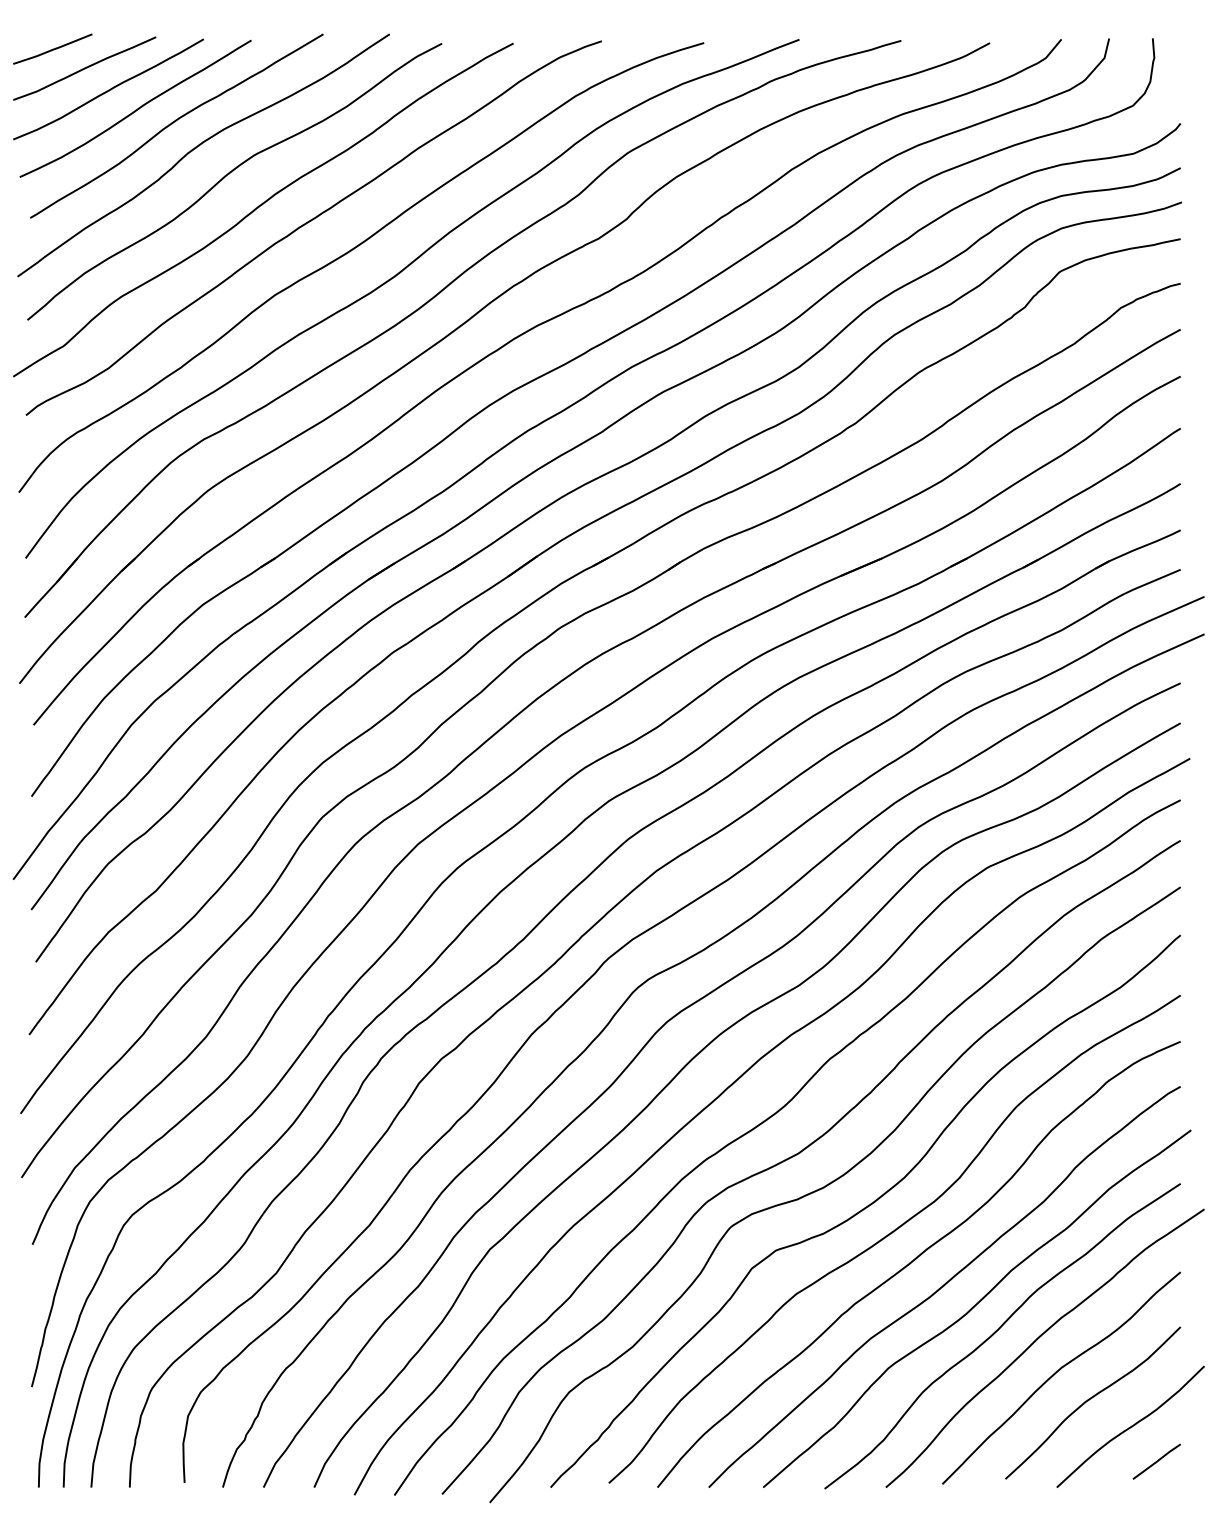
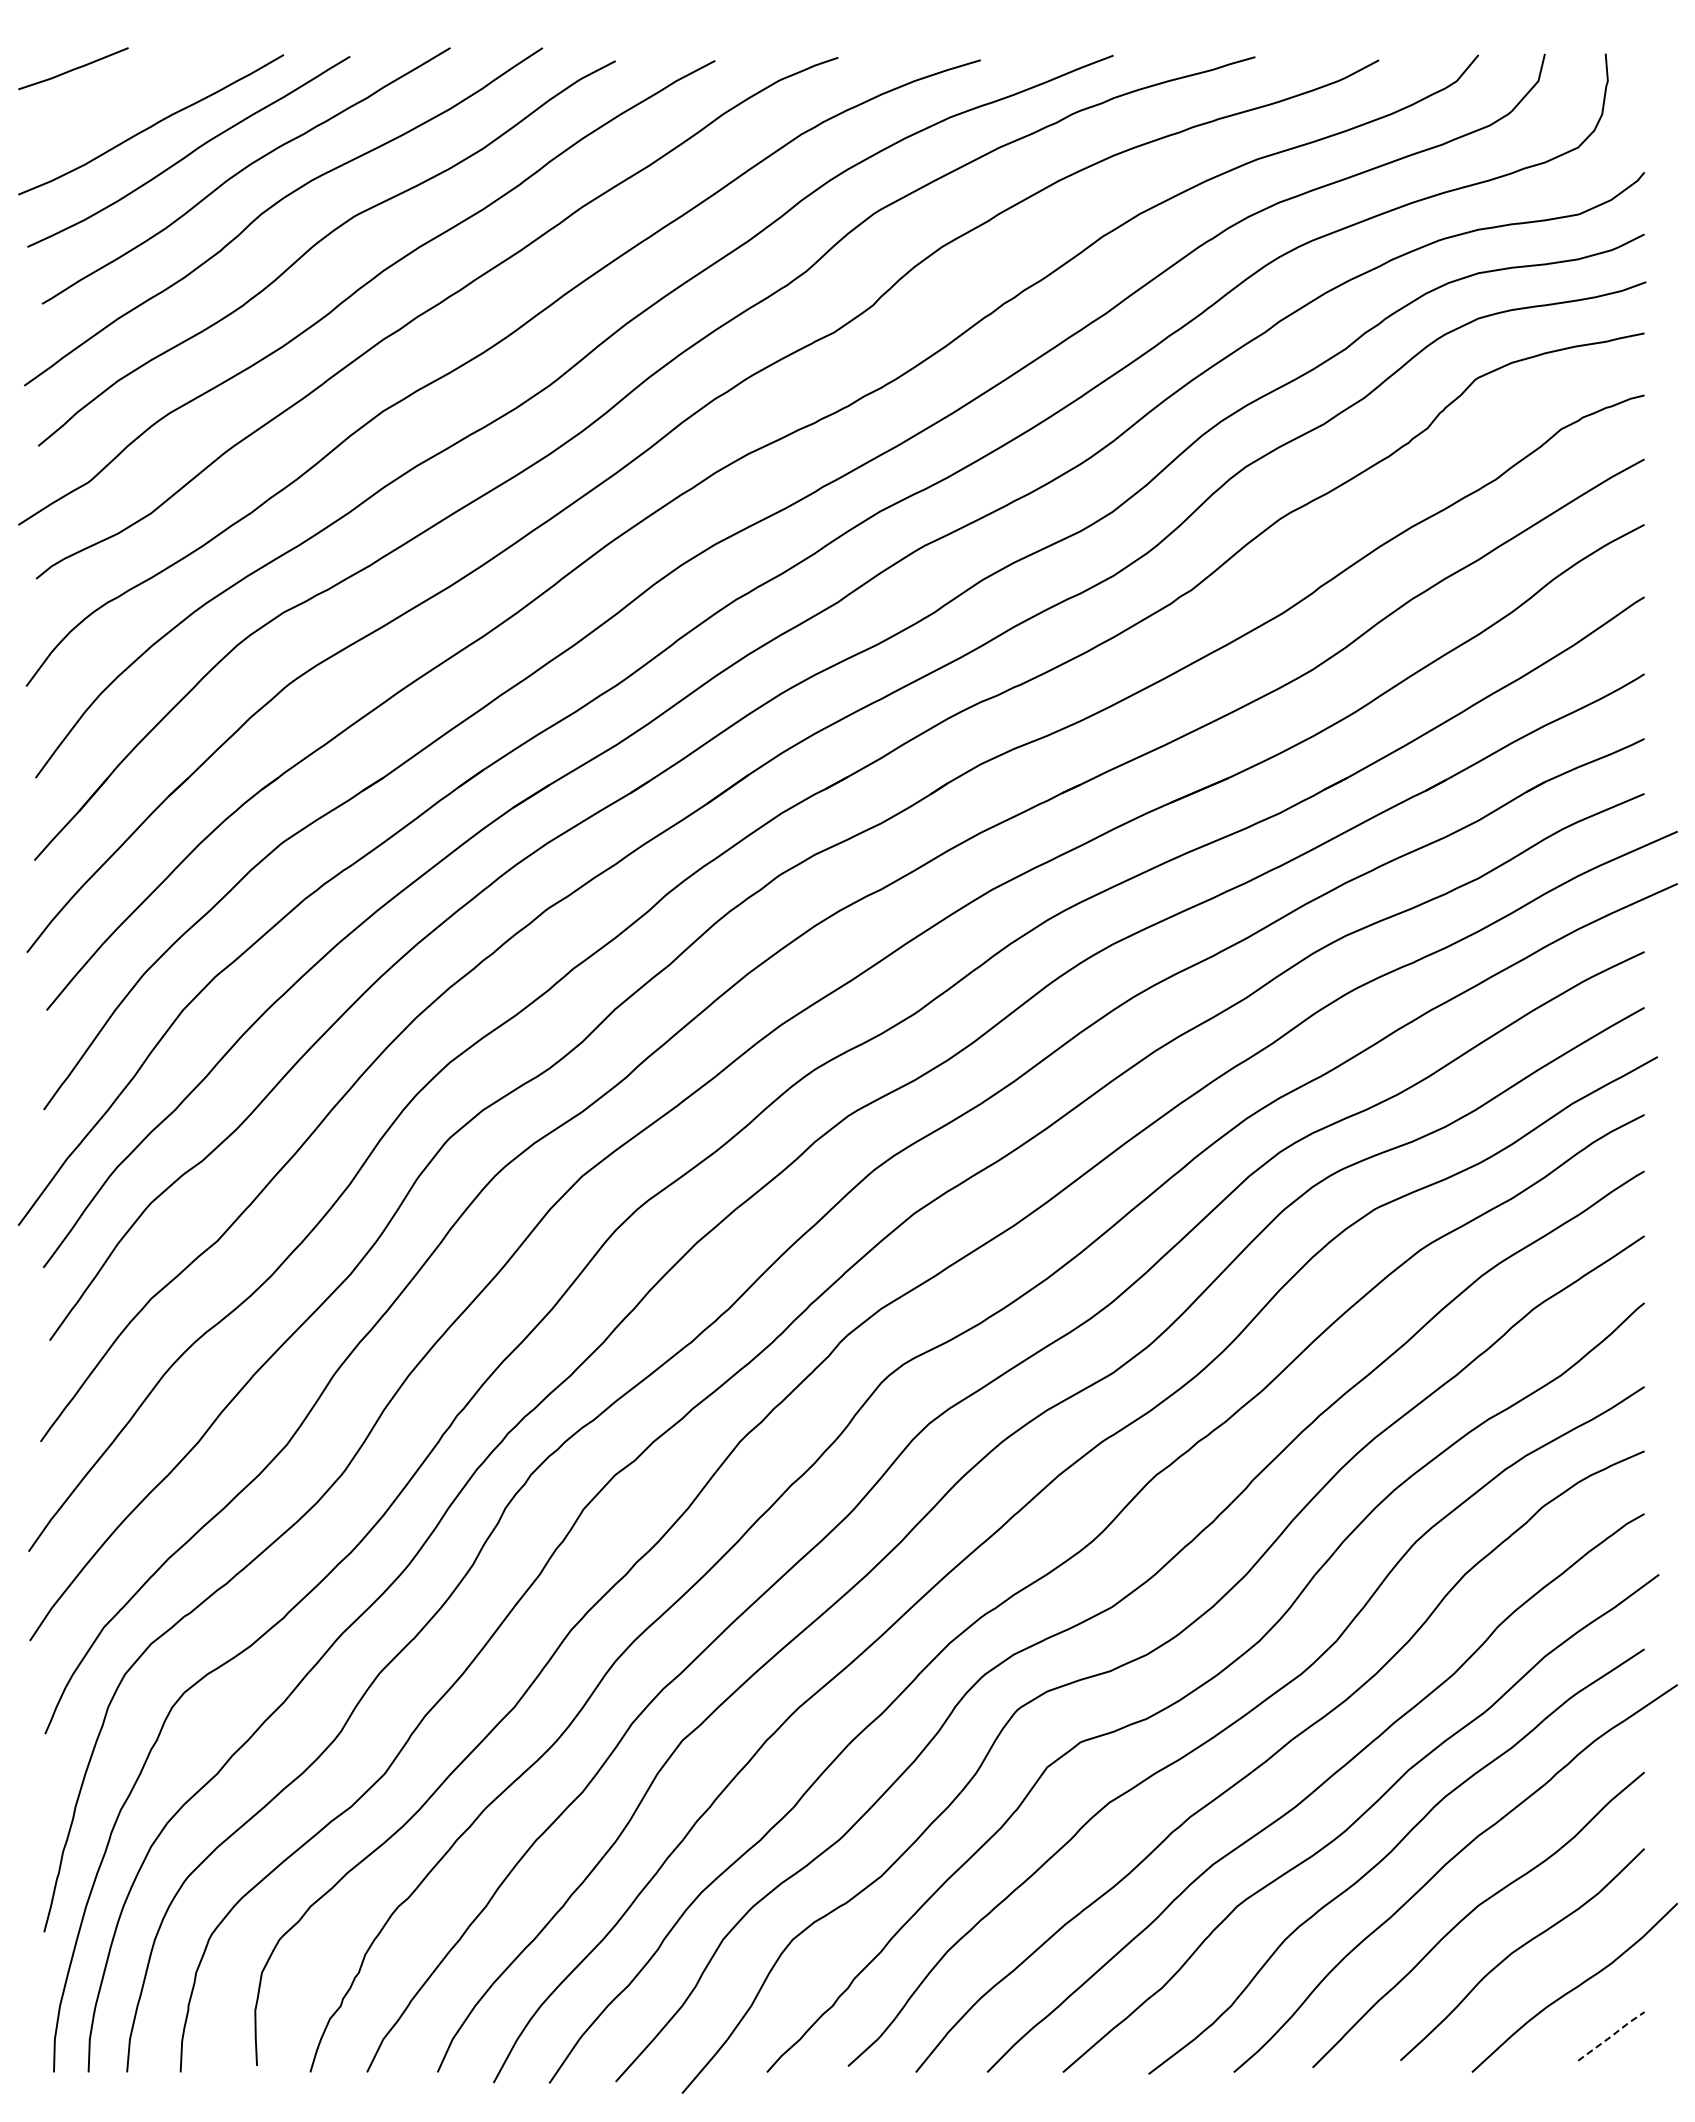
curve: (84, 68) -> (117, 95), removed
line: (1156, 1461) -> (1611, 2036), solid -> dashed

